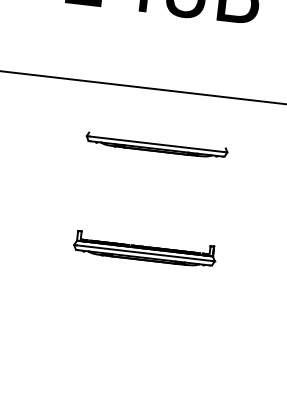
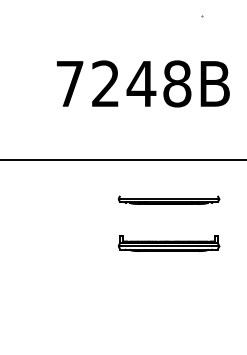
part: (145, 249) -> (169, 243), moved

